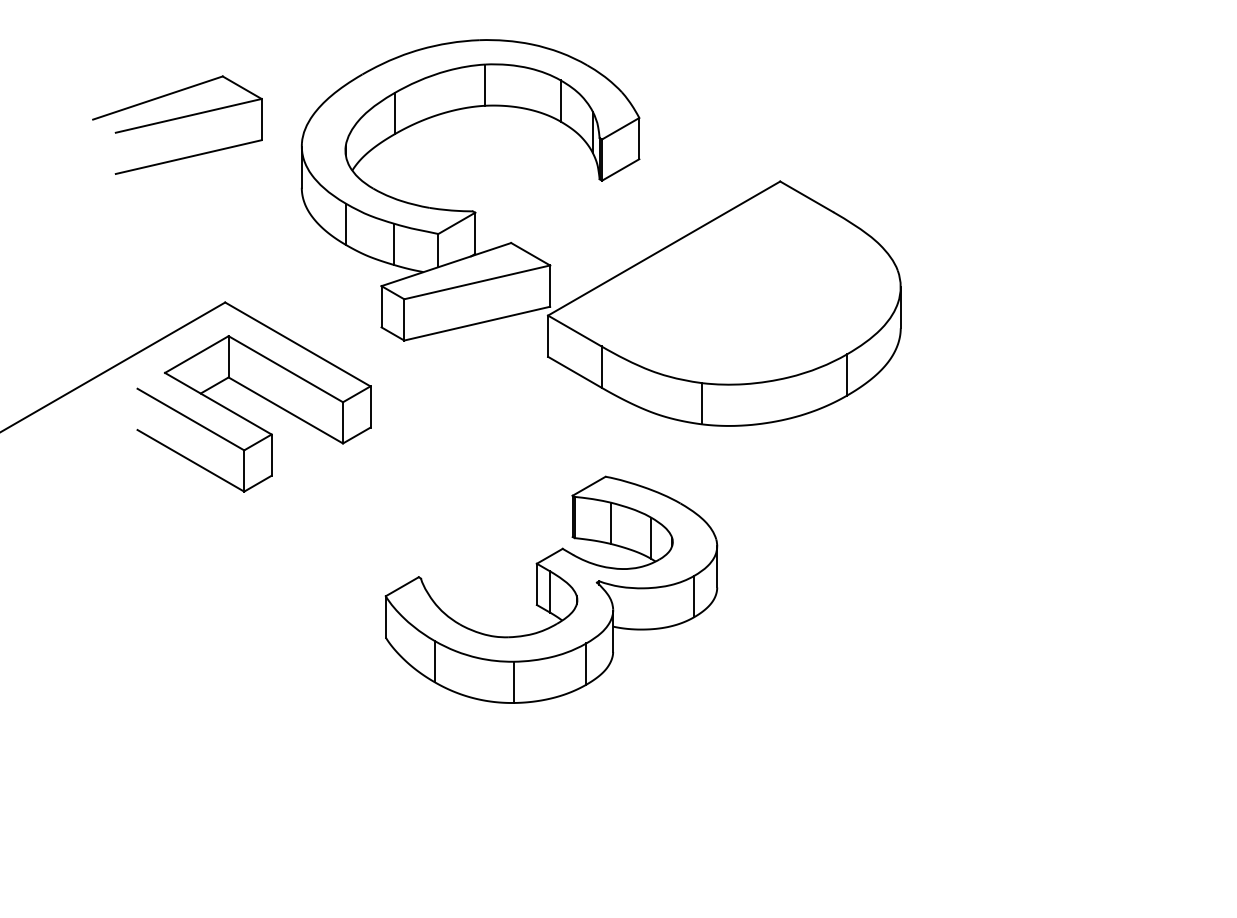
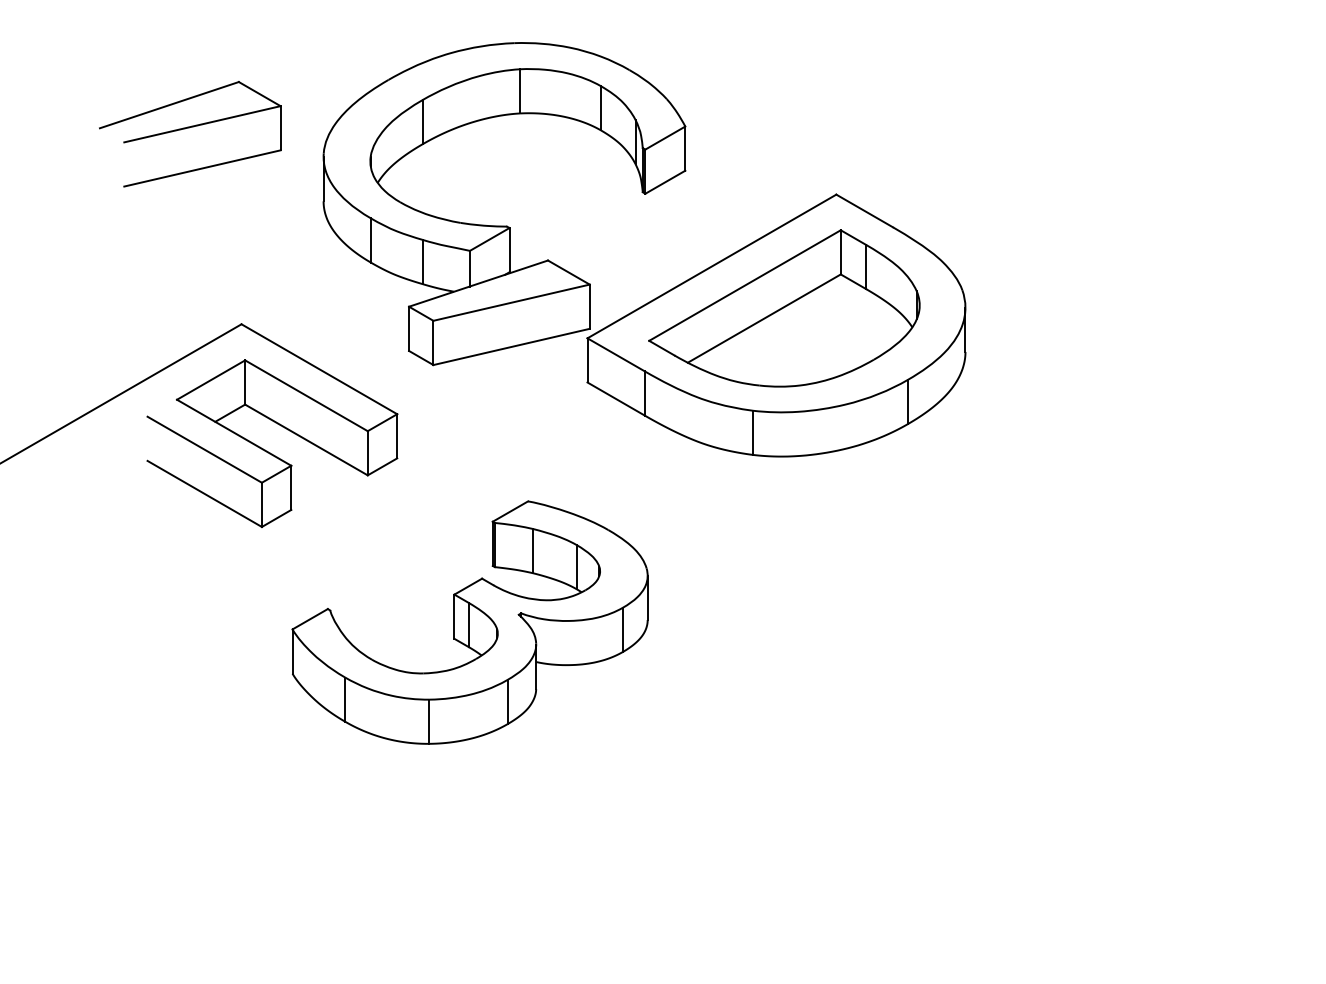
part: (731, 287) -> (784, 308), added
part: (551, 589) -> (470, 622), moved

